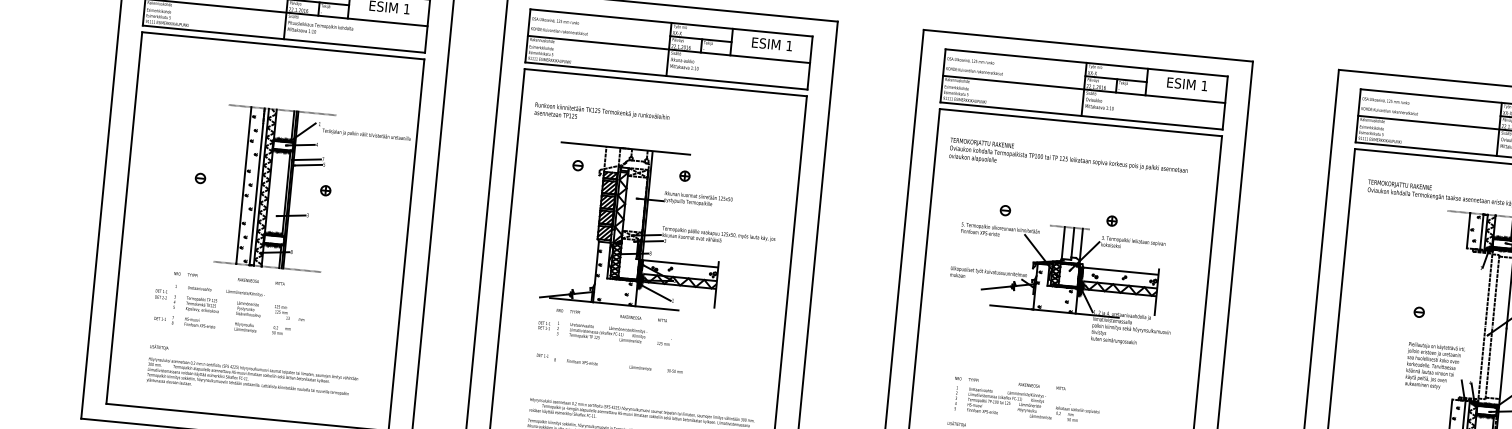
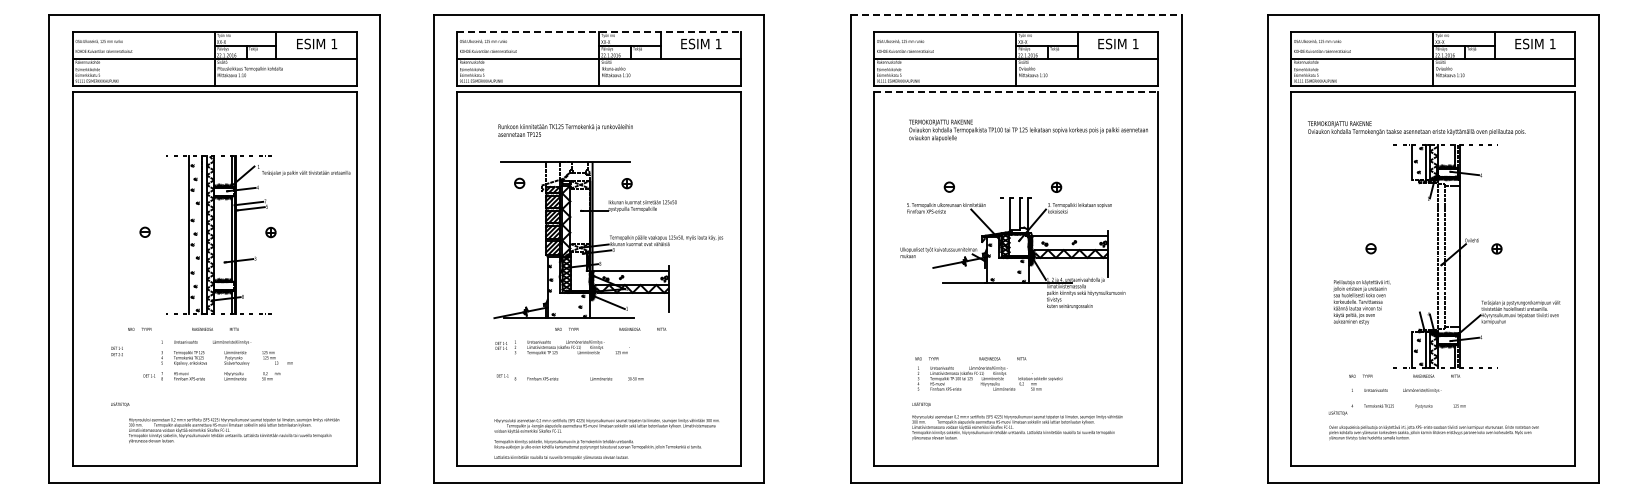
line: (671, 23) -> (599, 32), solid -> dashed
line: (1088, 46) -> (1016, 15), solid -> dashed
text: (601, 114) -> (565, 130), moved
line: (1081, 122) -> (1016, 92), solid -> dashed
text: (1068, 159) -> (1028, 130), moved
text: (229, 310) -> (217, 360), moved
text: (611, 314) -> (610, 328), moved
text: (1434, 366) -> (1361, 302), moved
text: (252, 379) -> (234, 430), moved

